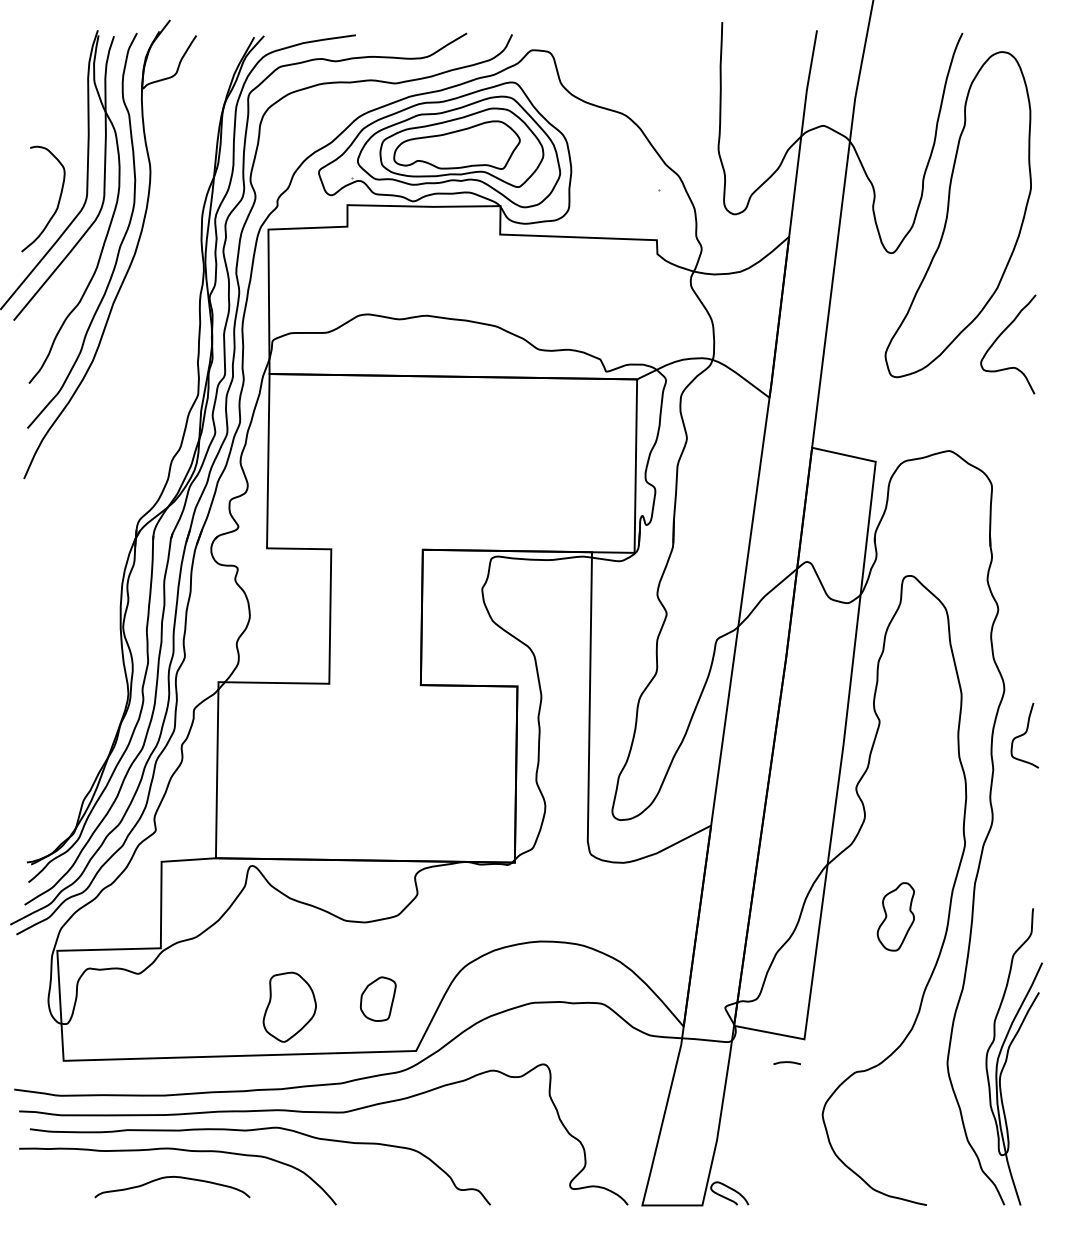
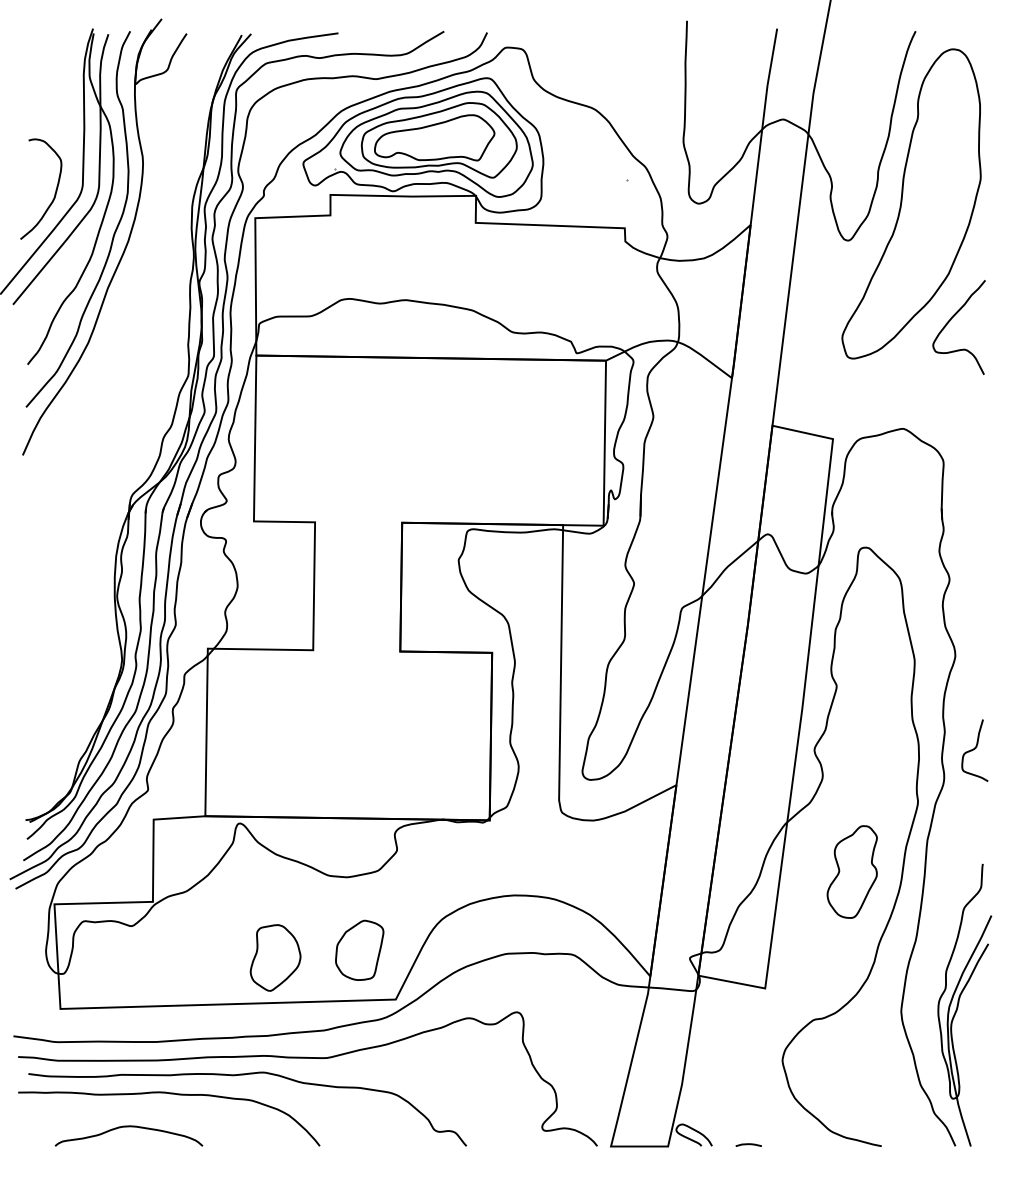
curve: (1024, 734) -> (974, 749), moved
part: (895, 916) -> (851, 871), size x1.43
part: (377, 998) -> (359, 949), size x1.43
line: (786, 1062) -> (748, 1144), moved
curve: (171, 1178) -> (128, 1127), moved

